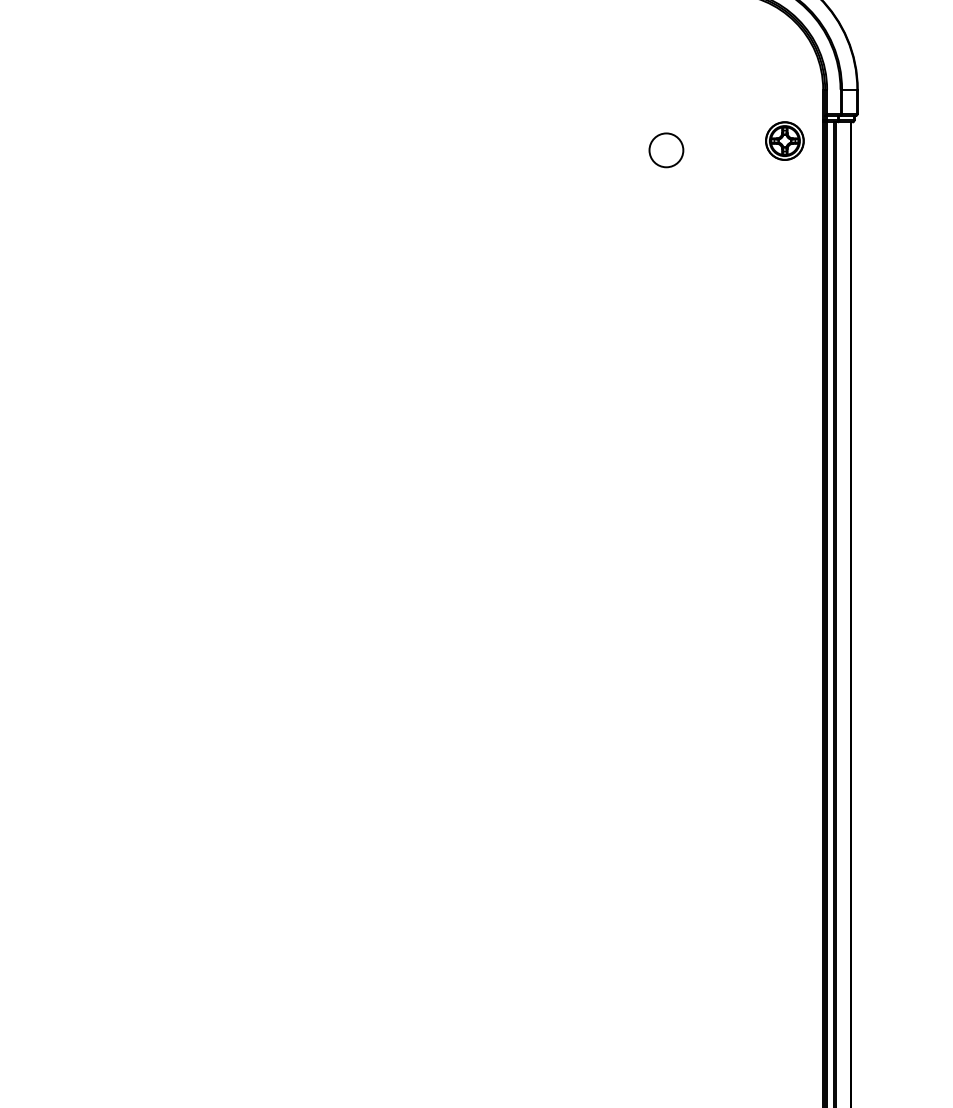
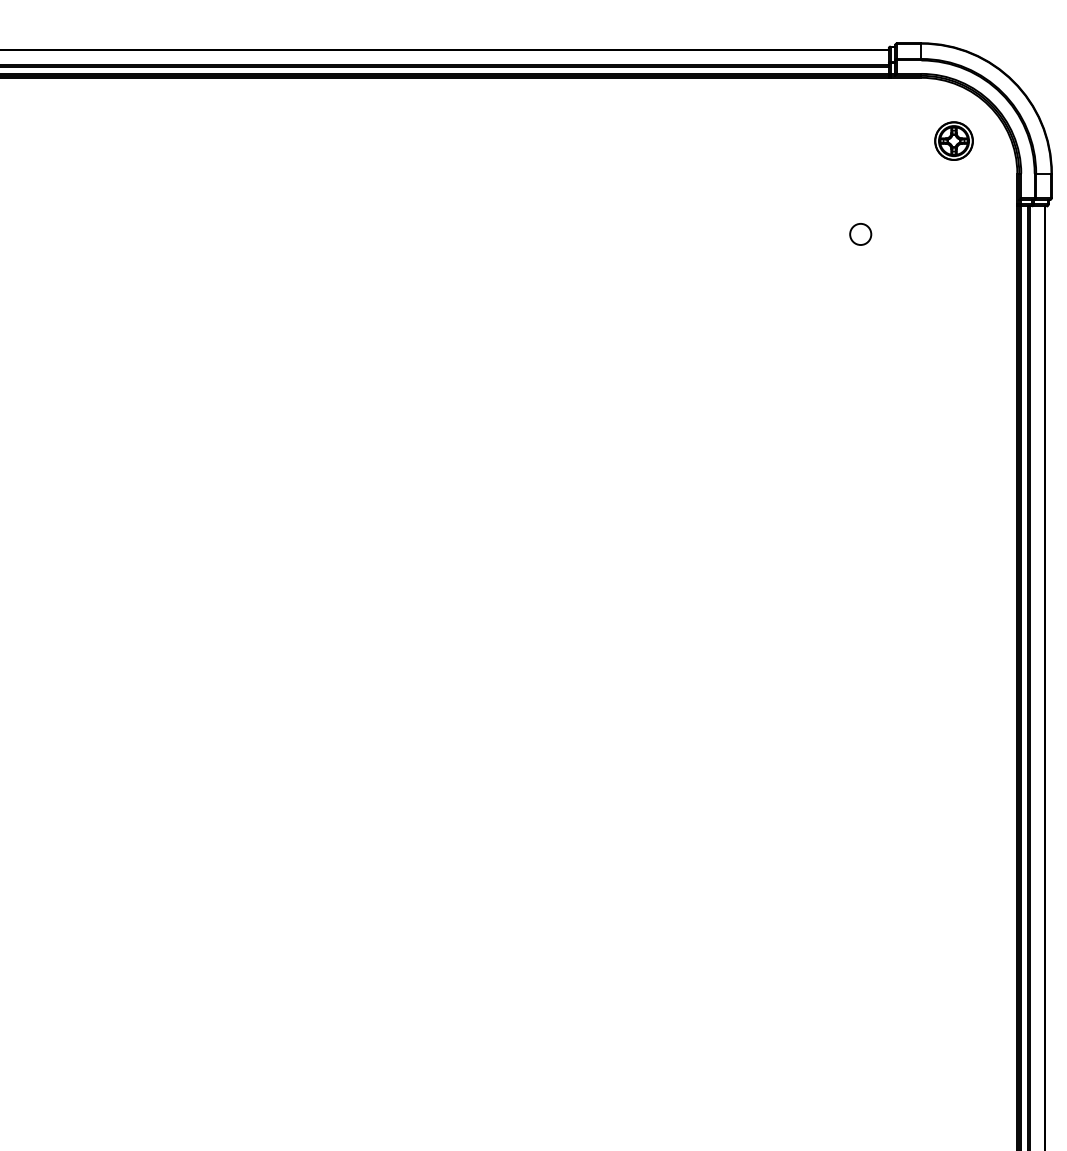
part: (784, 140) -> (953, 140), moved
circle: (666, 150) -> (860, 234), size x0.62

